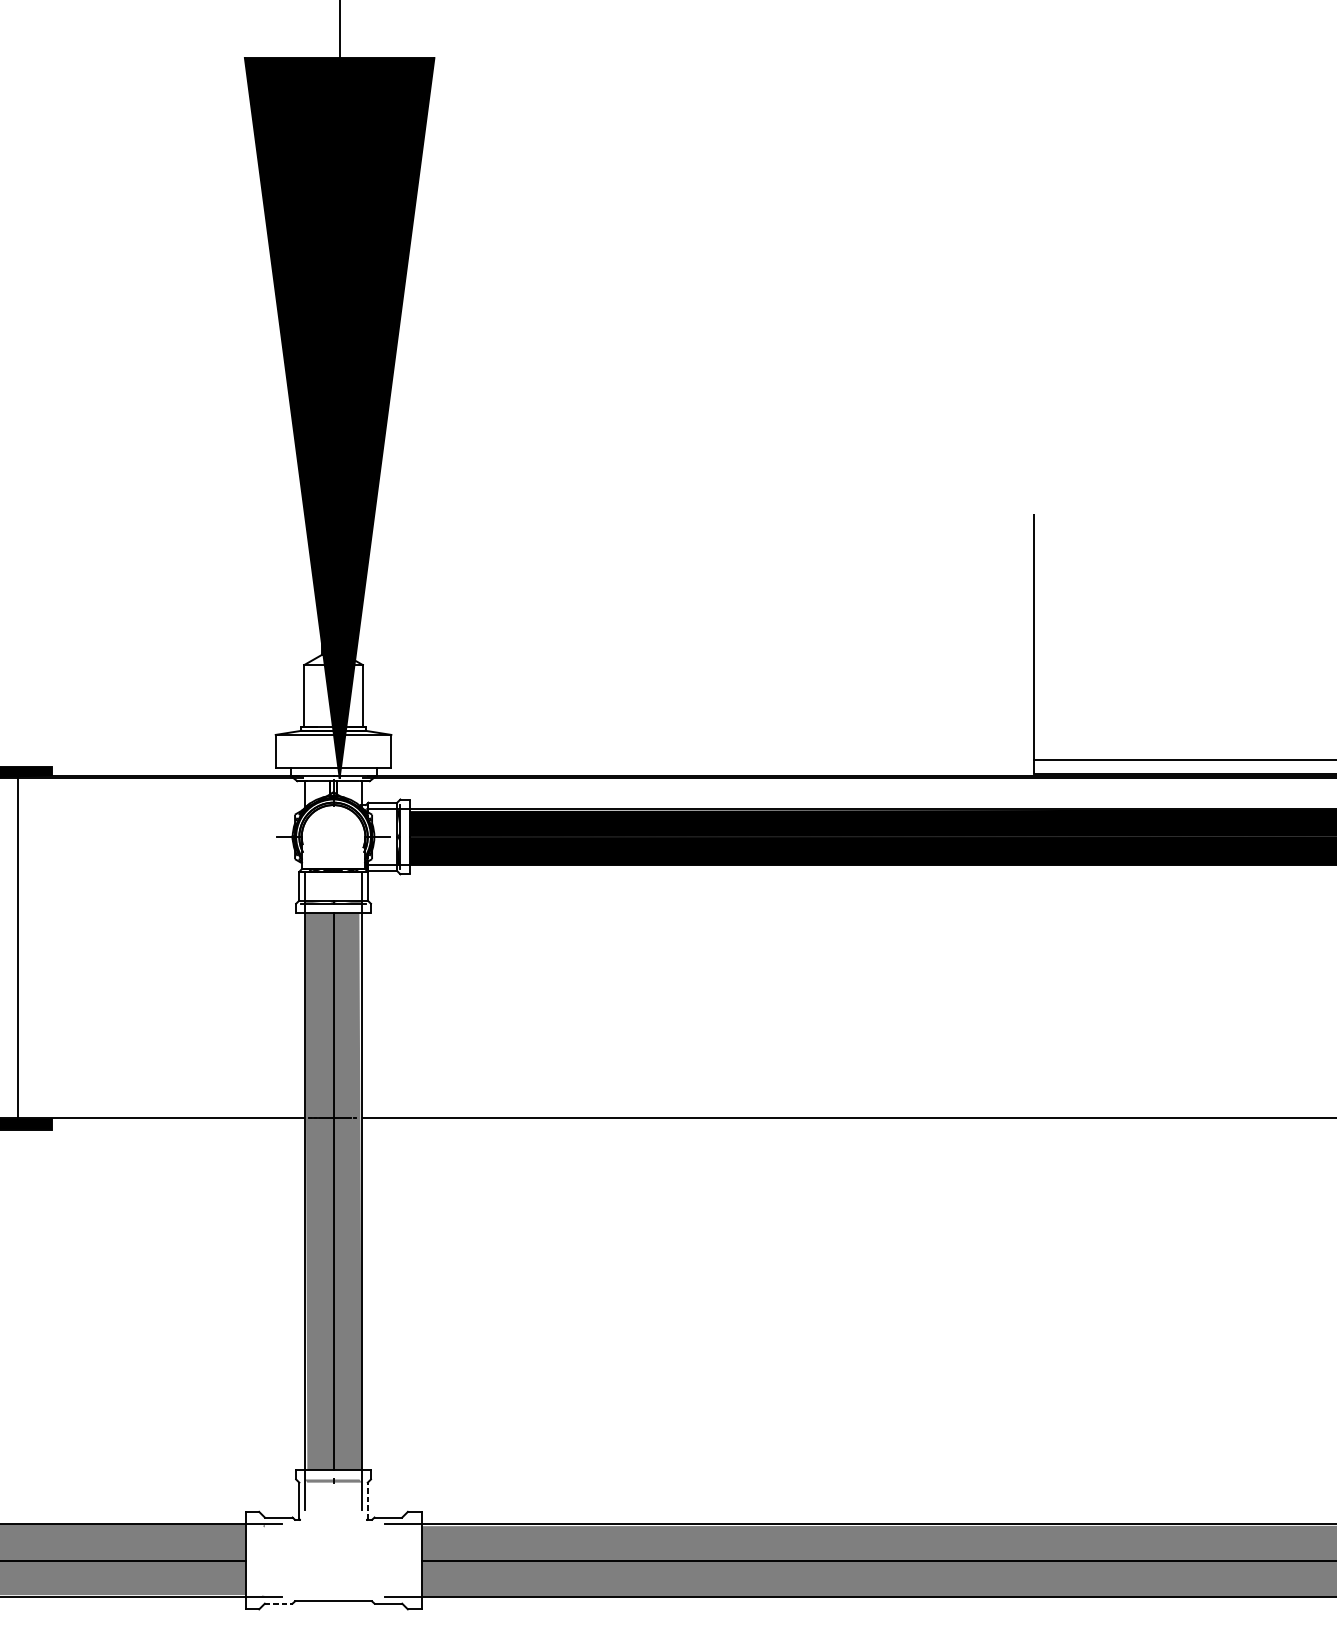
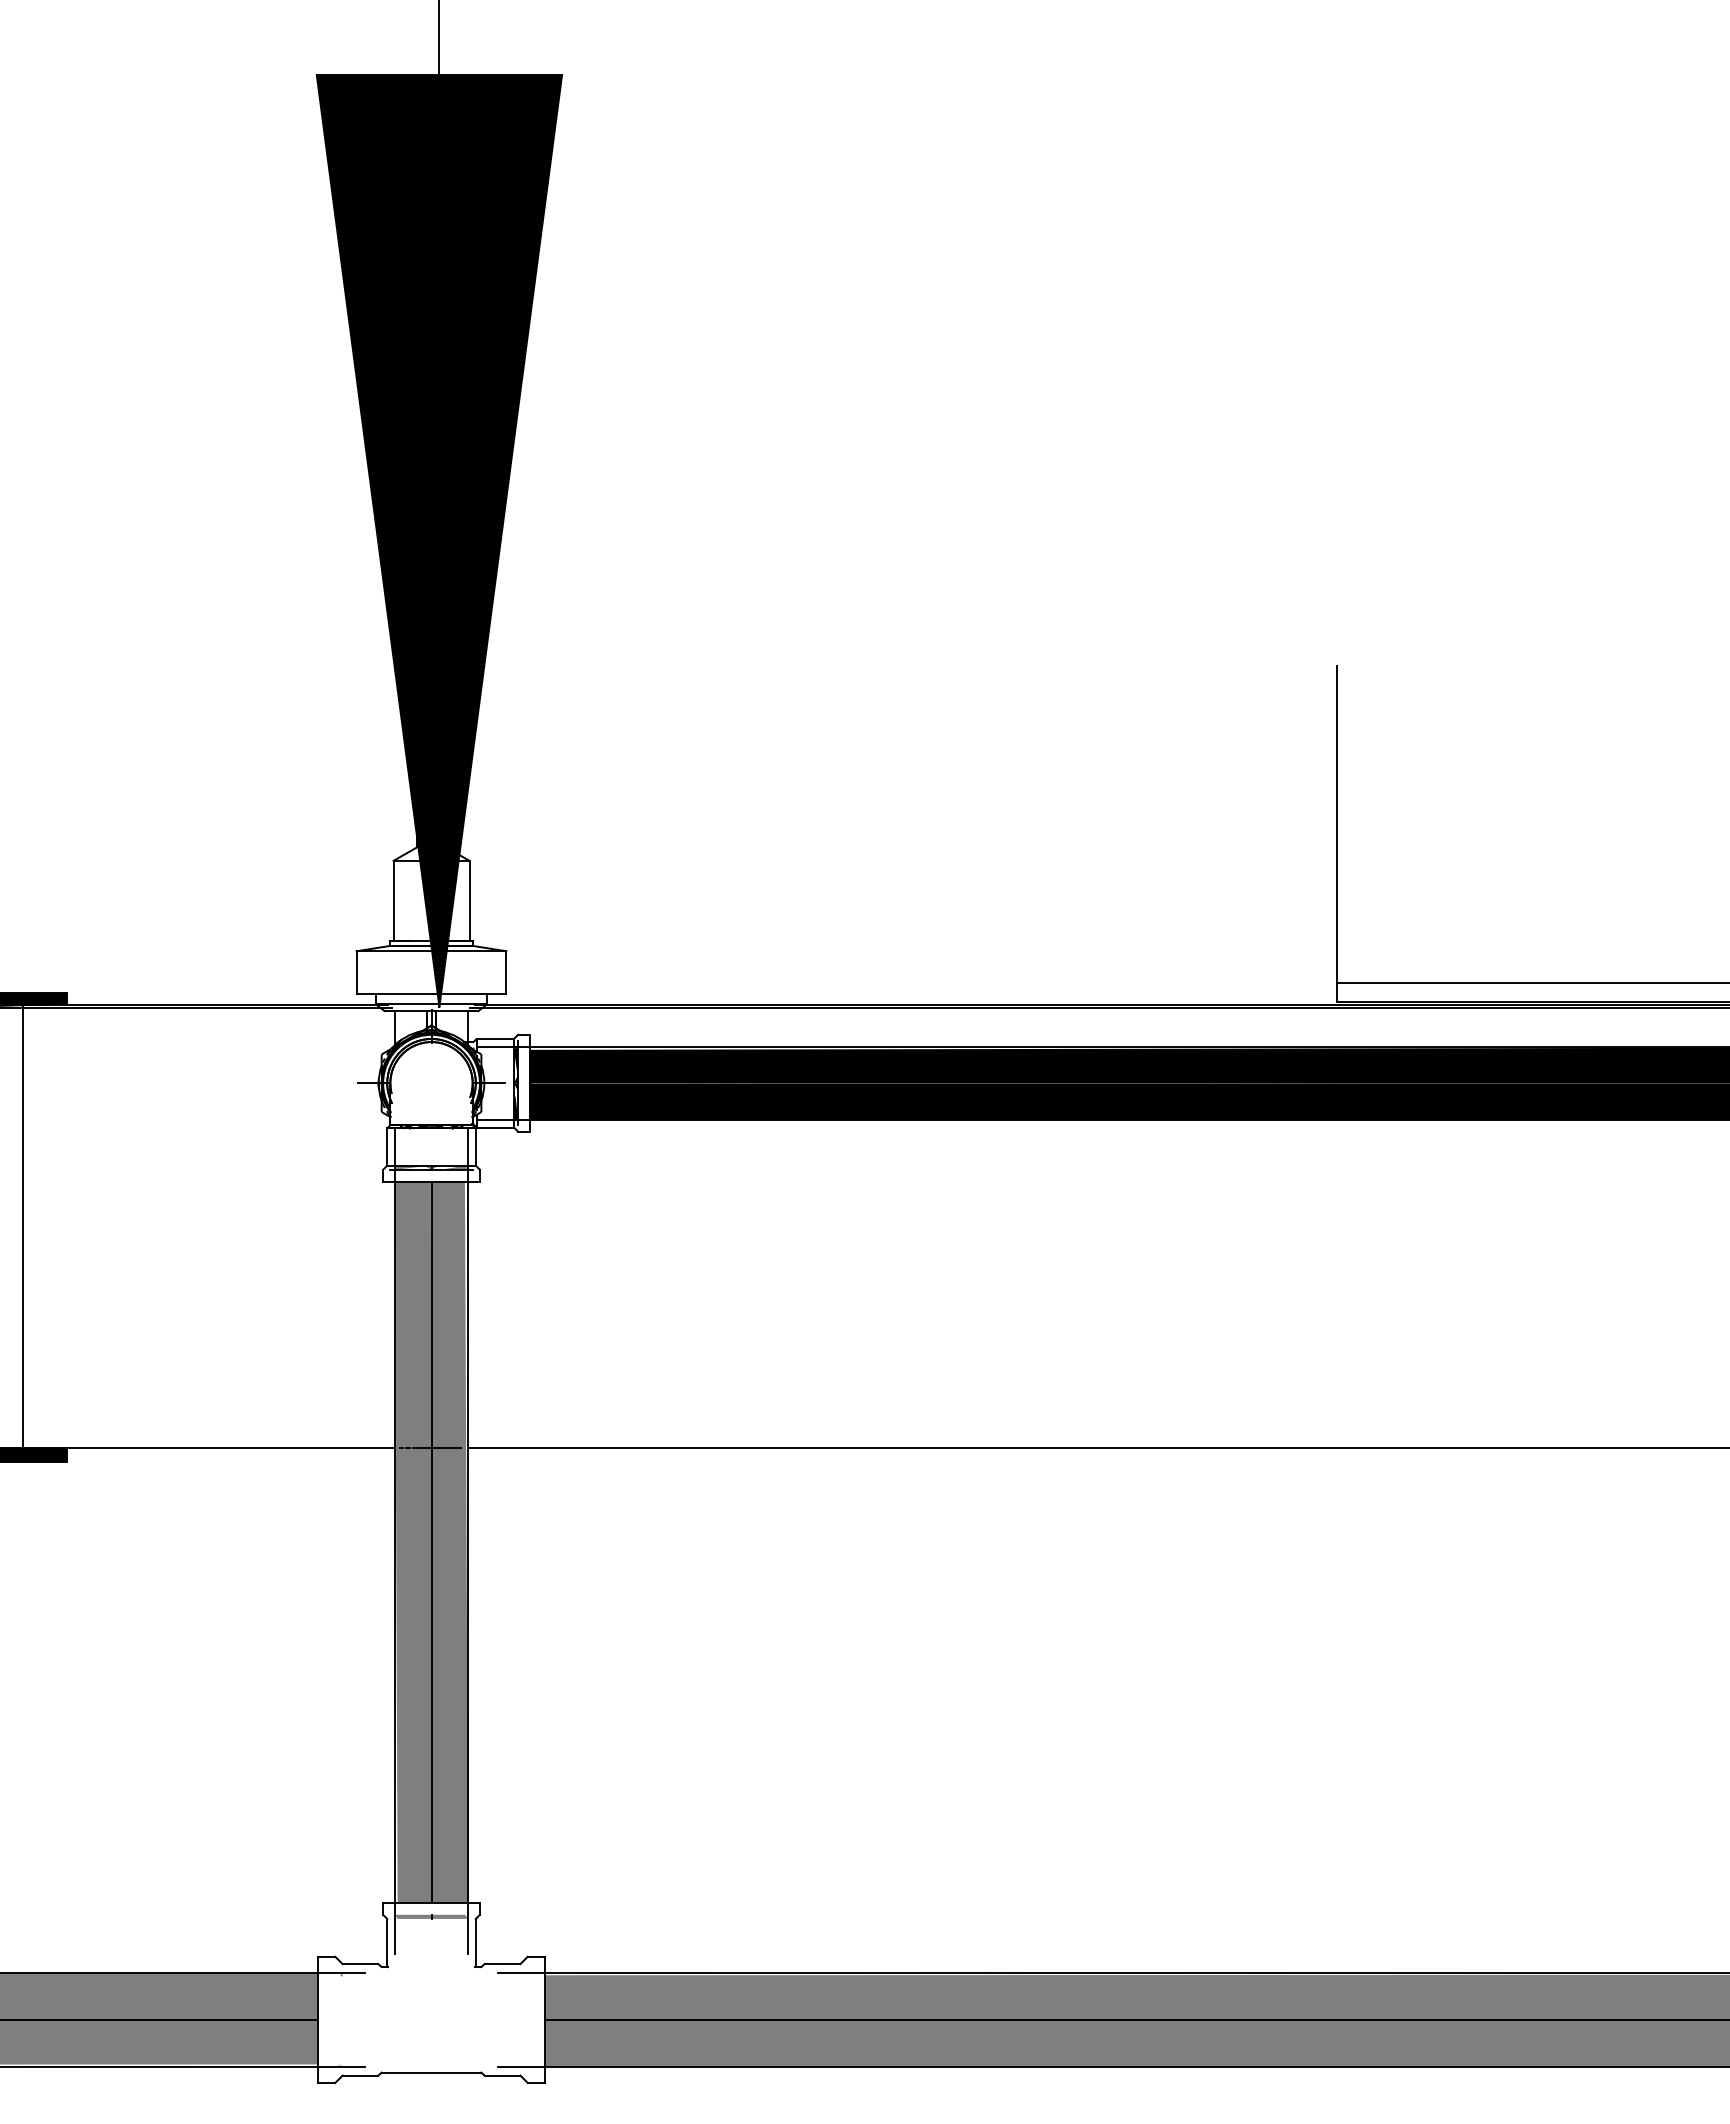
line: (367, 1500) -> (475, 1942), dashed -> solid
line: (278, 1603) -> (360, 2075), dashed -> solid

